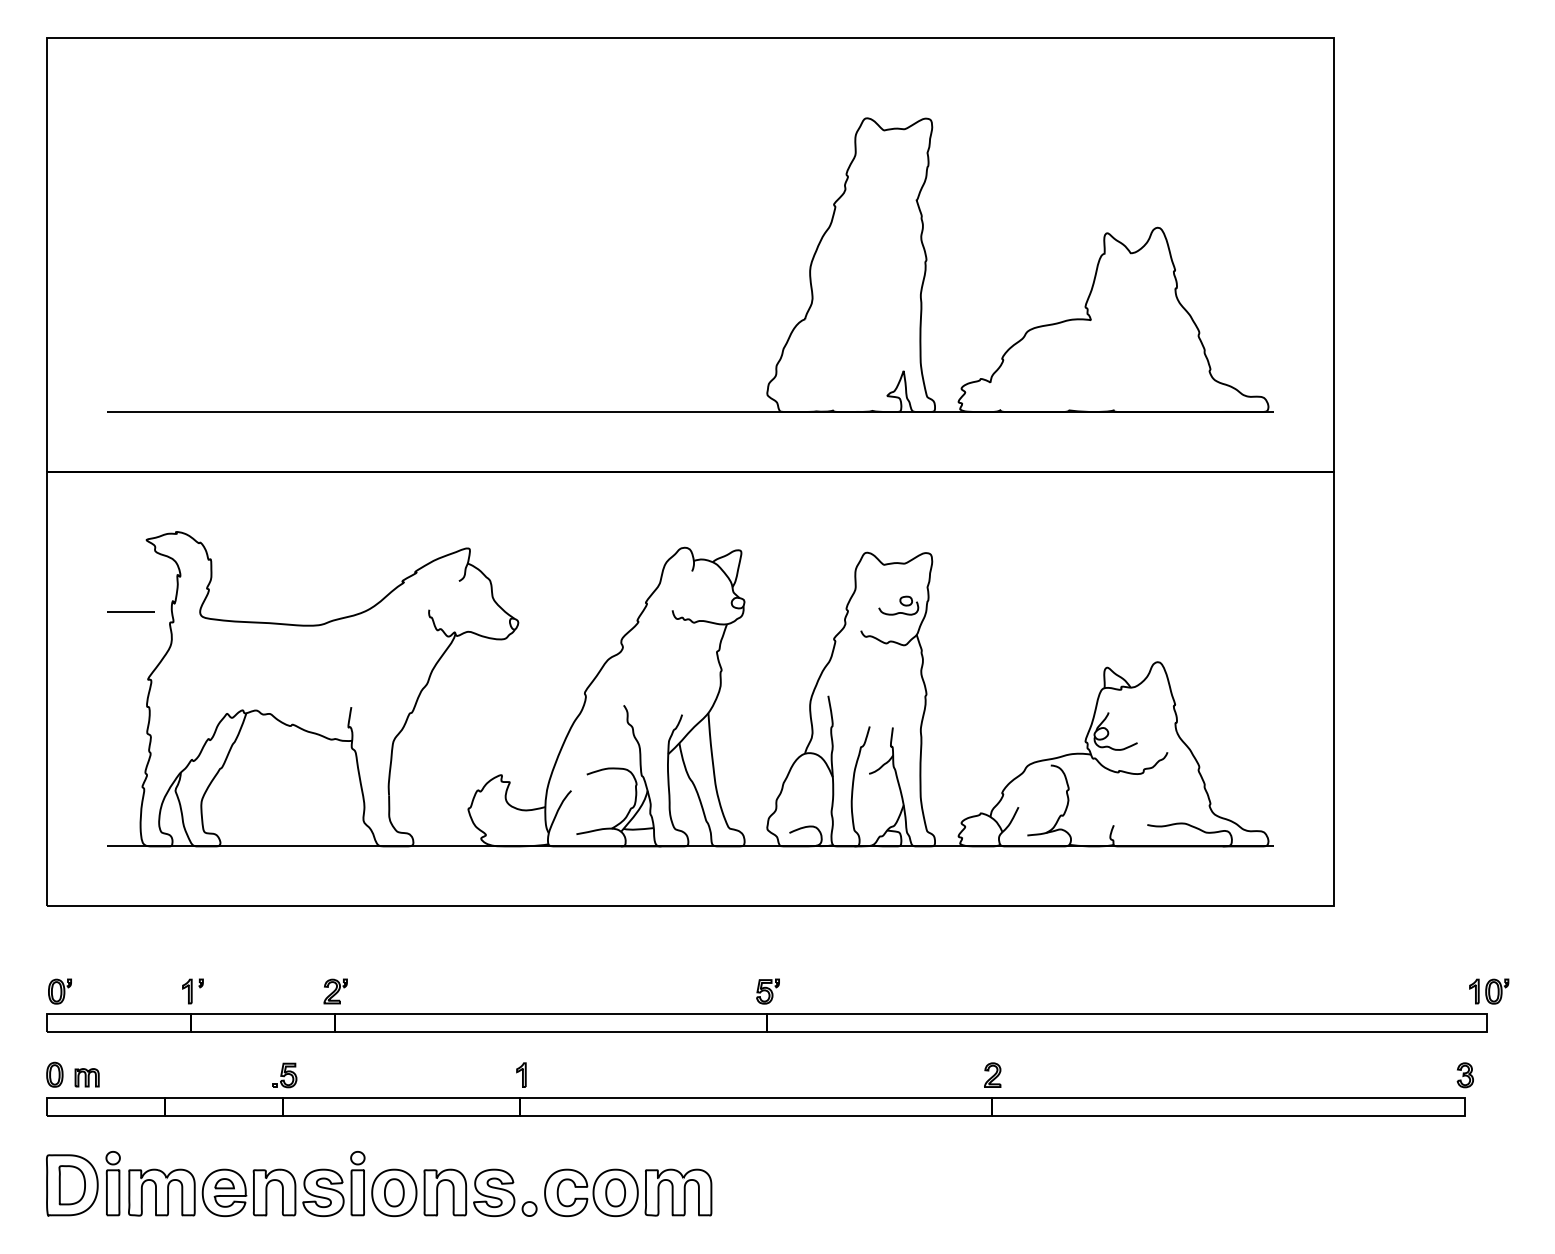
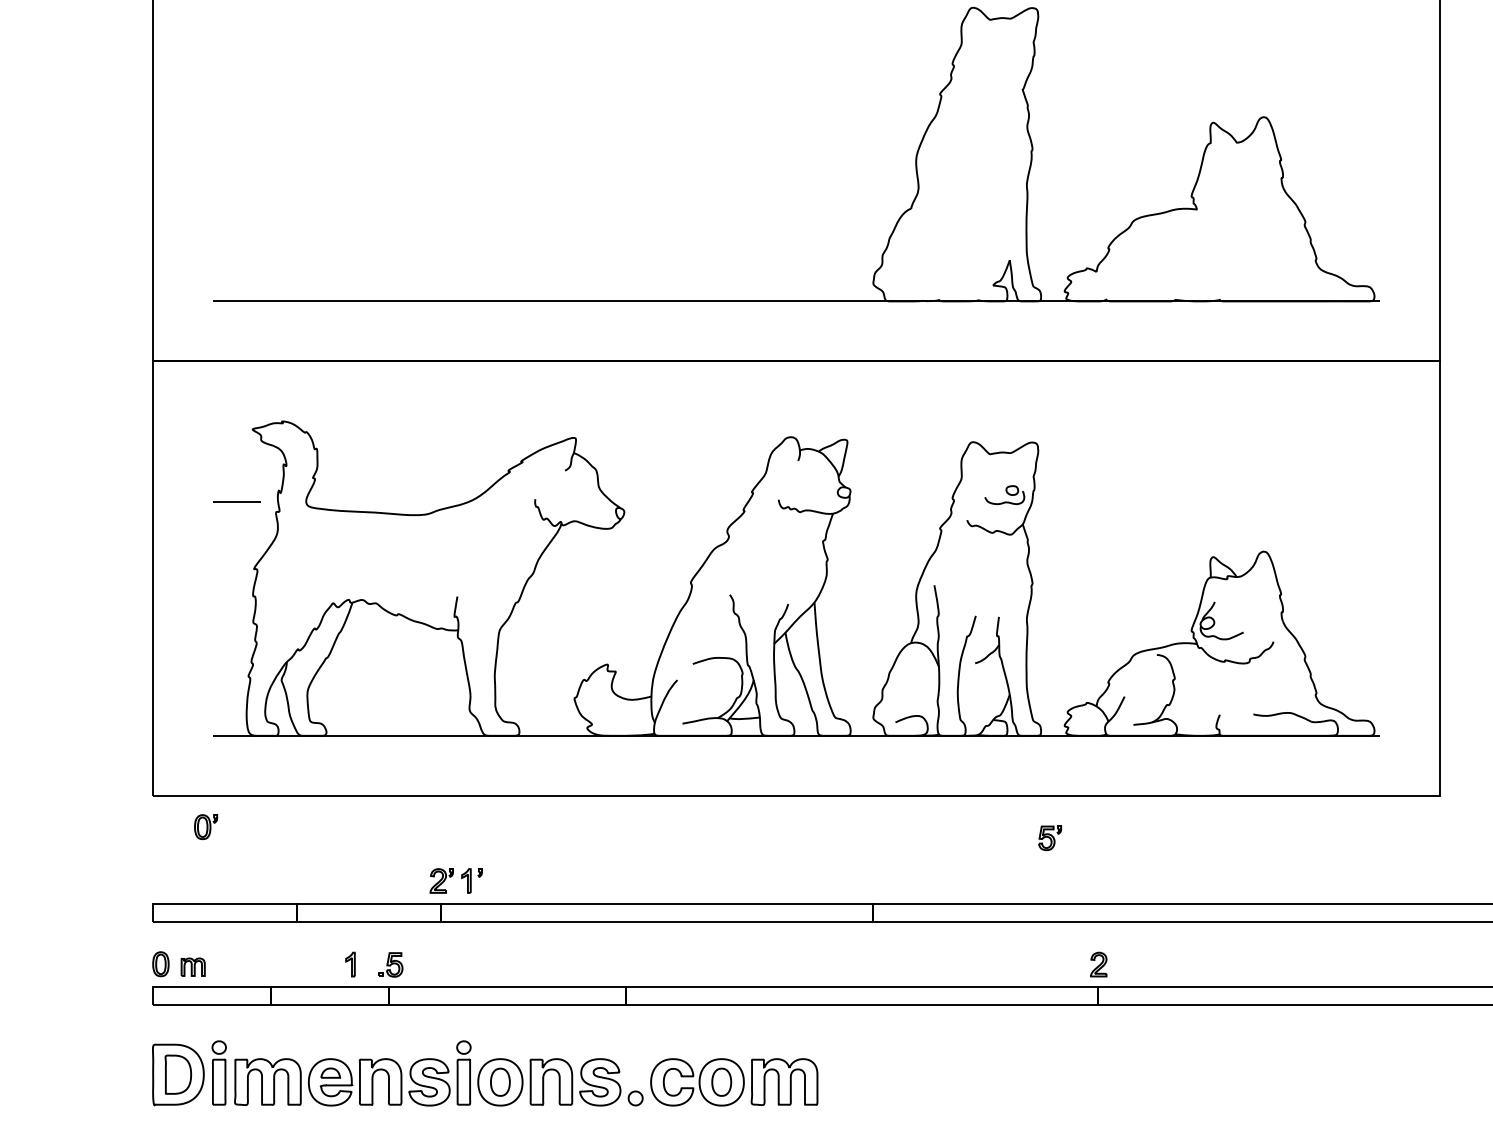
part: (59, 991) -> (205, 826), moved
part: (192, 991) -> (471, 880), moved
part: (767, 991) -> (1049, 837), moved
part: (521, 1074) -> (350, 963), moved

